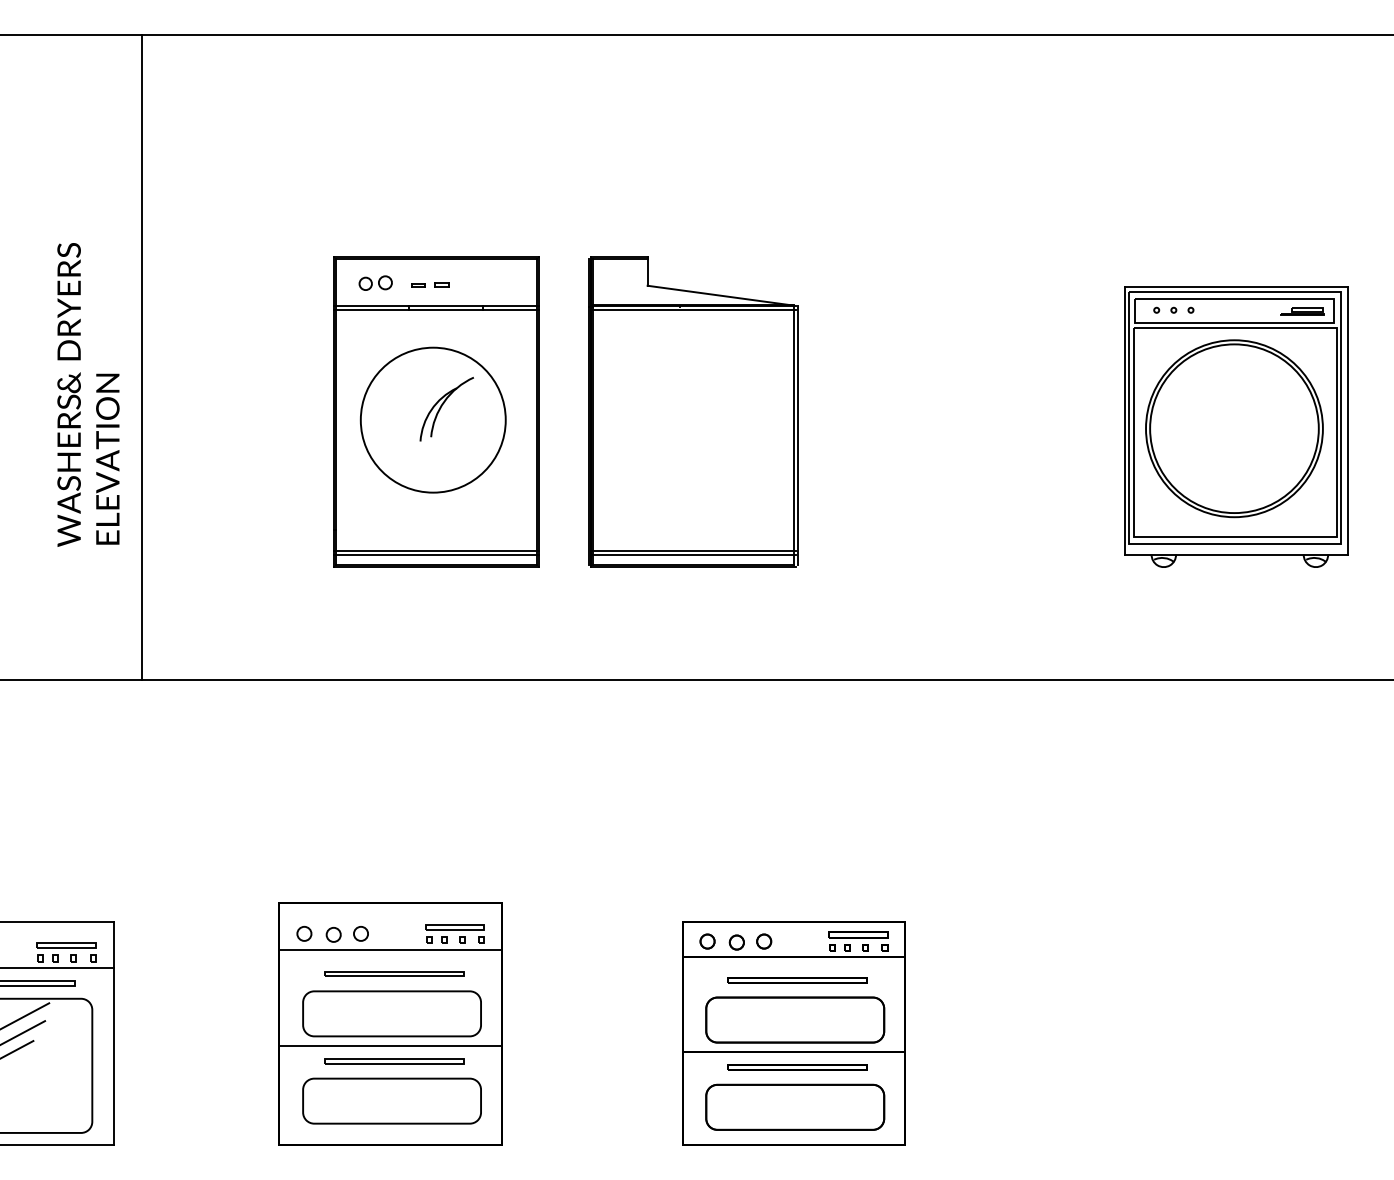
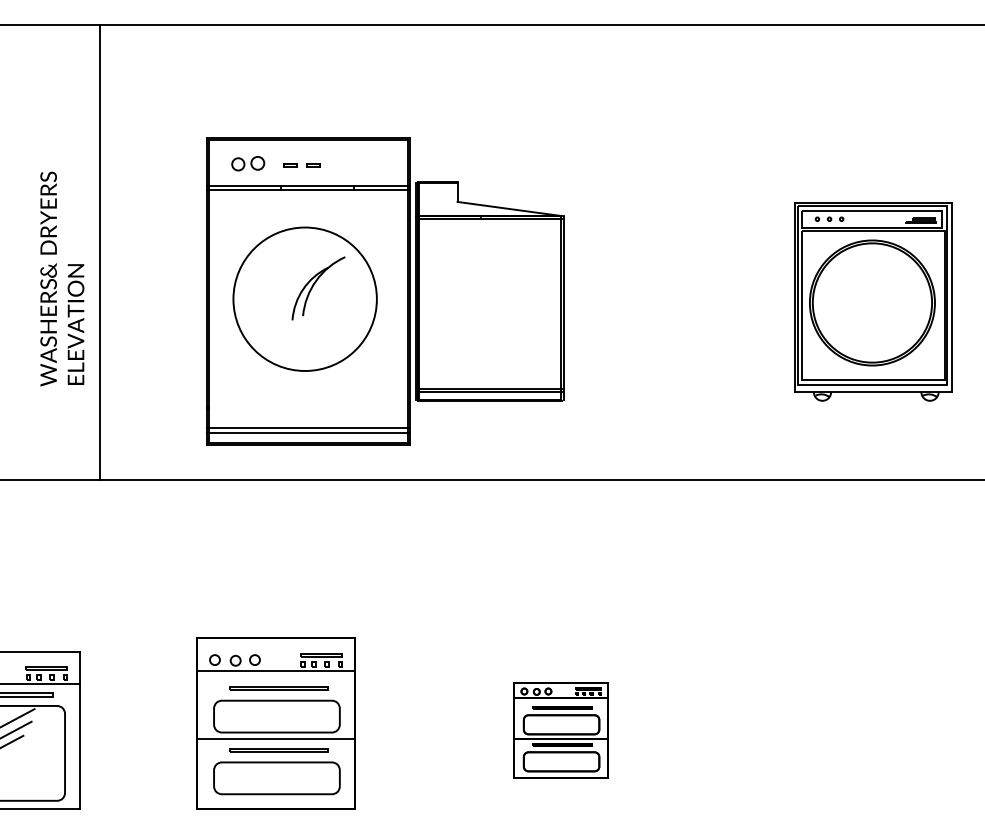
part: (436, 411) -> (308, 290), size x1.4
part: (793, 1033) -> (560, 730), size x0.6

